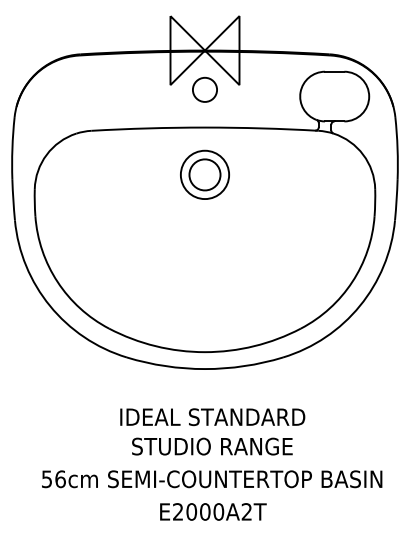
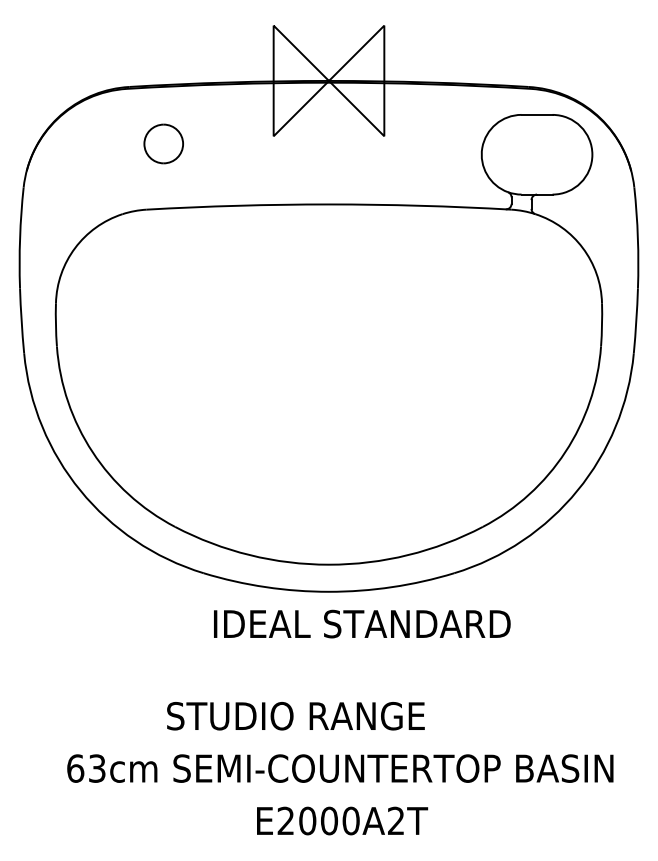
part: (204, 89) -> (162, 143), moved
part: (204, 174) -> (328, 279), removed
text: (212, 417) -> (361, 624), moved
text: (212, 446) -> (296, 716), moved
text: (53, 479) -> (85, 768), 56cm -> 63cm

